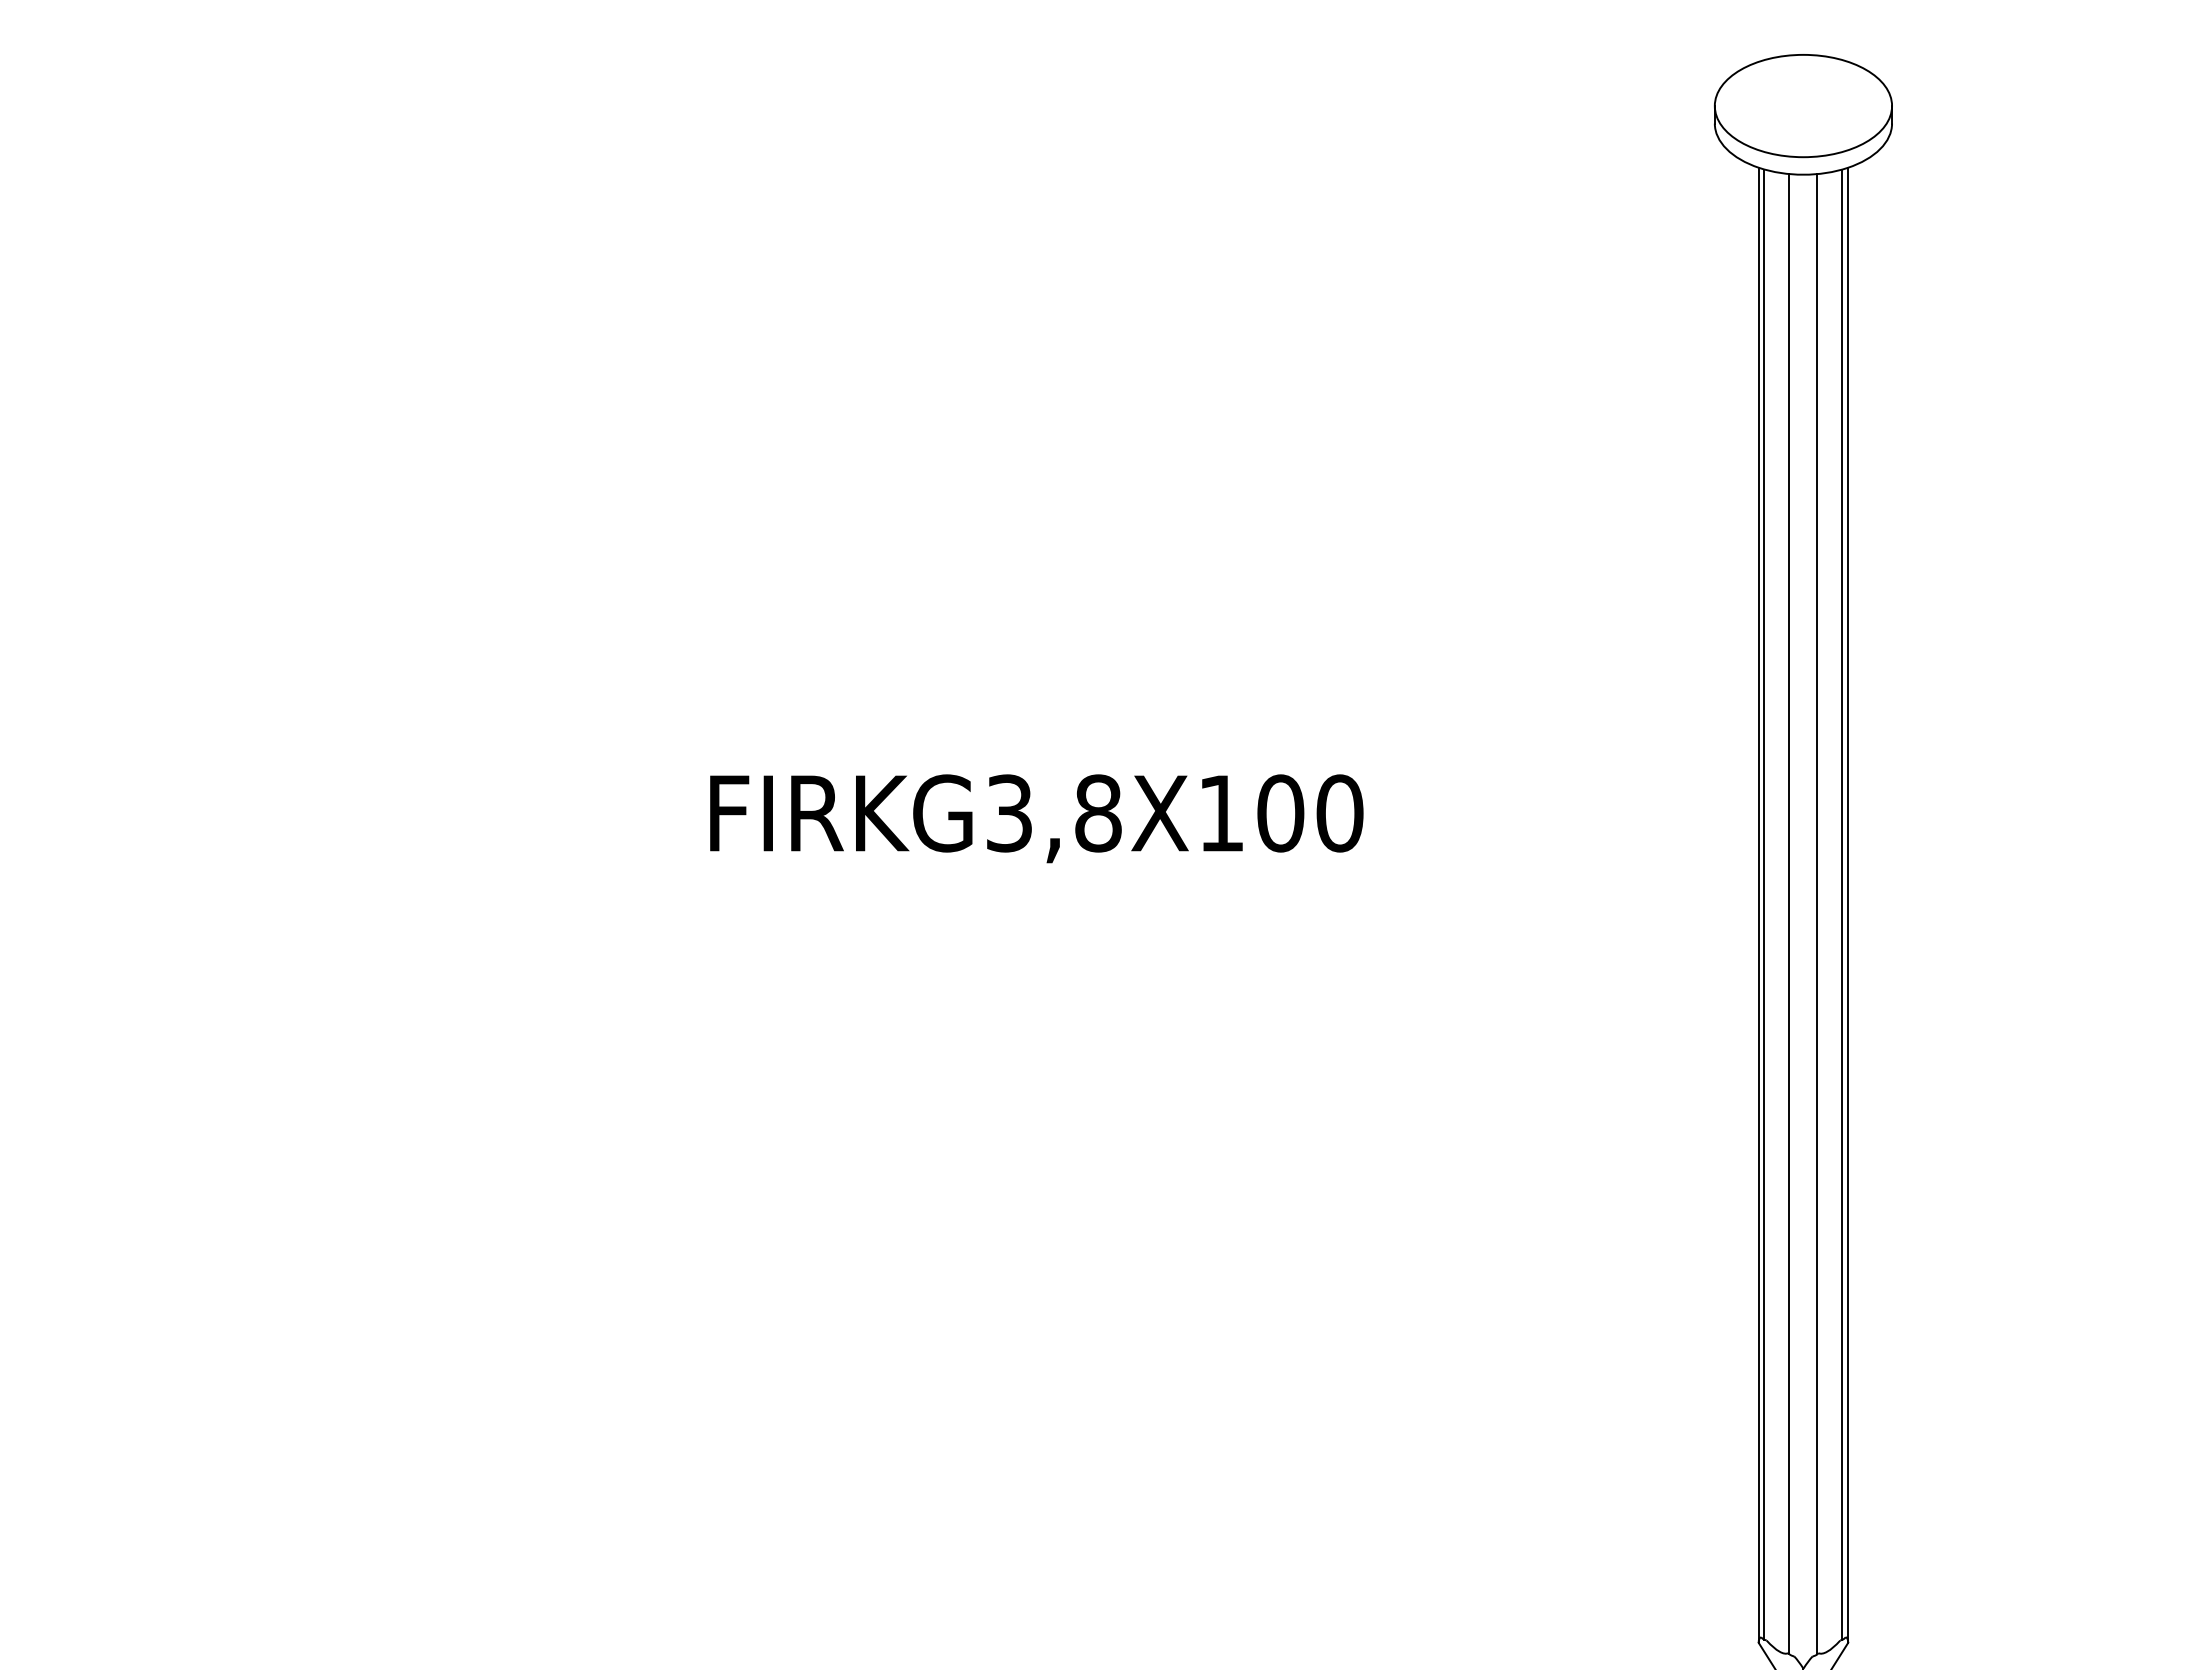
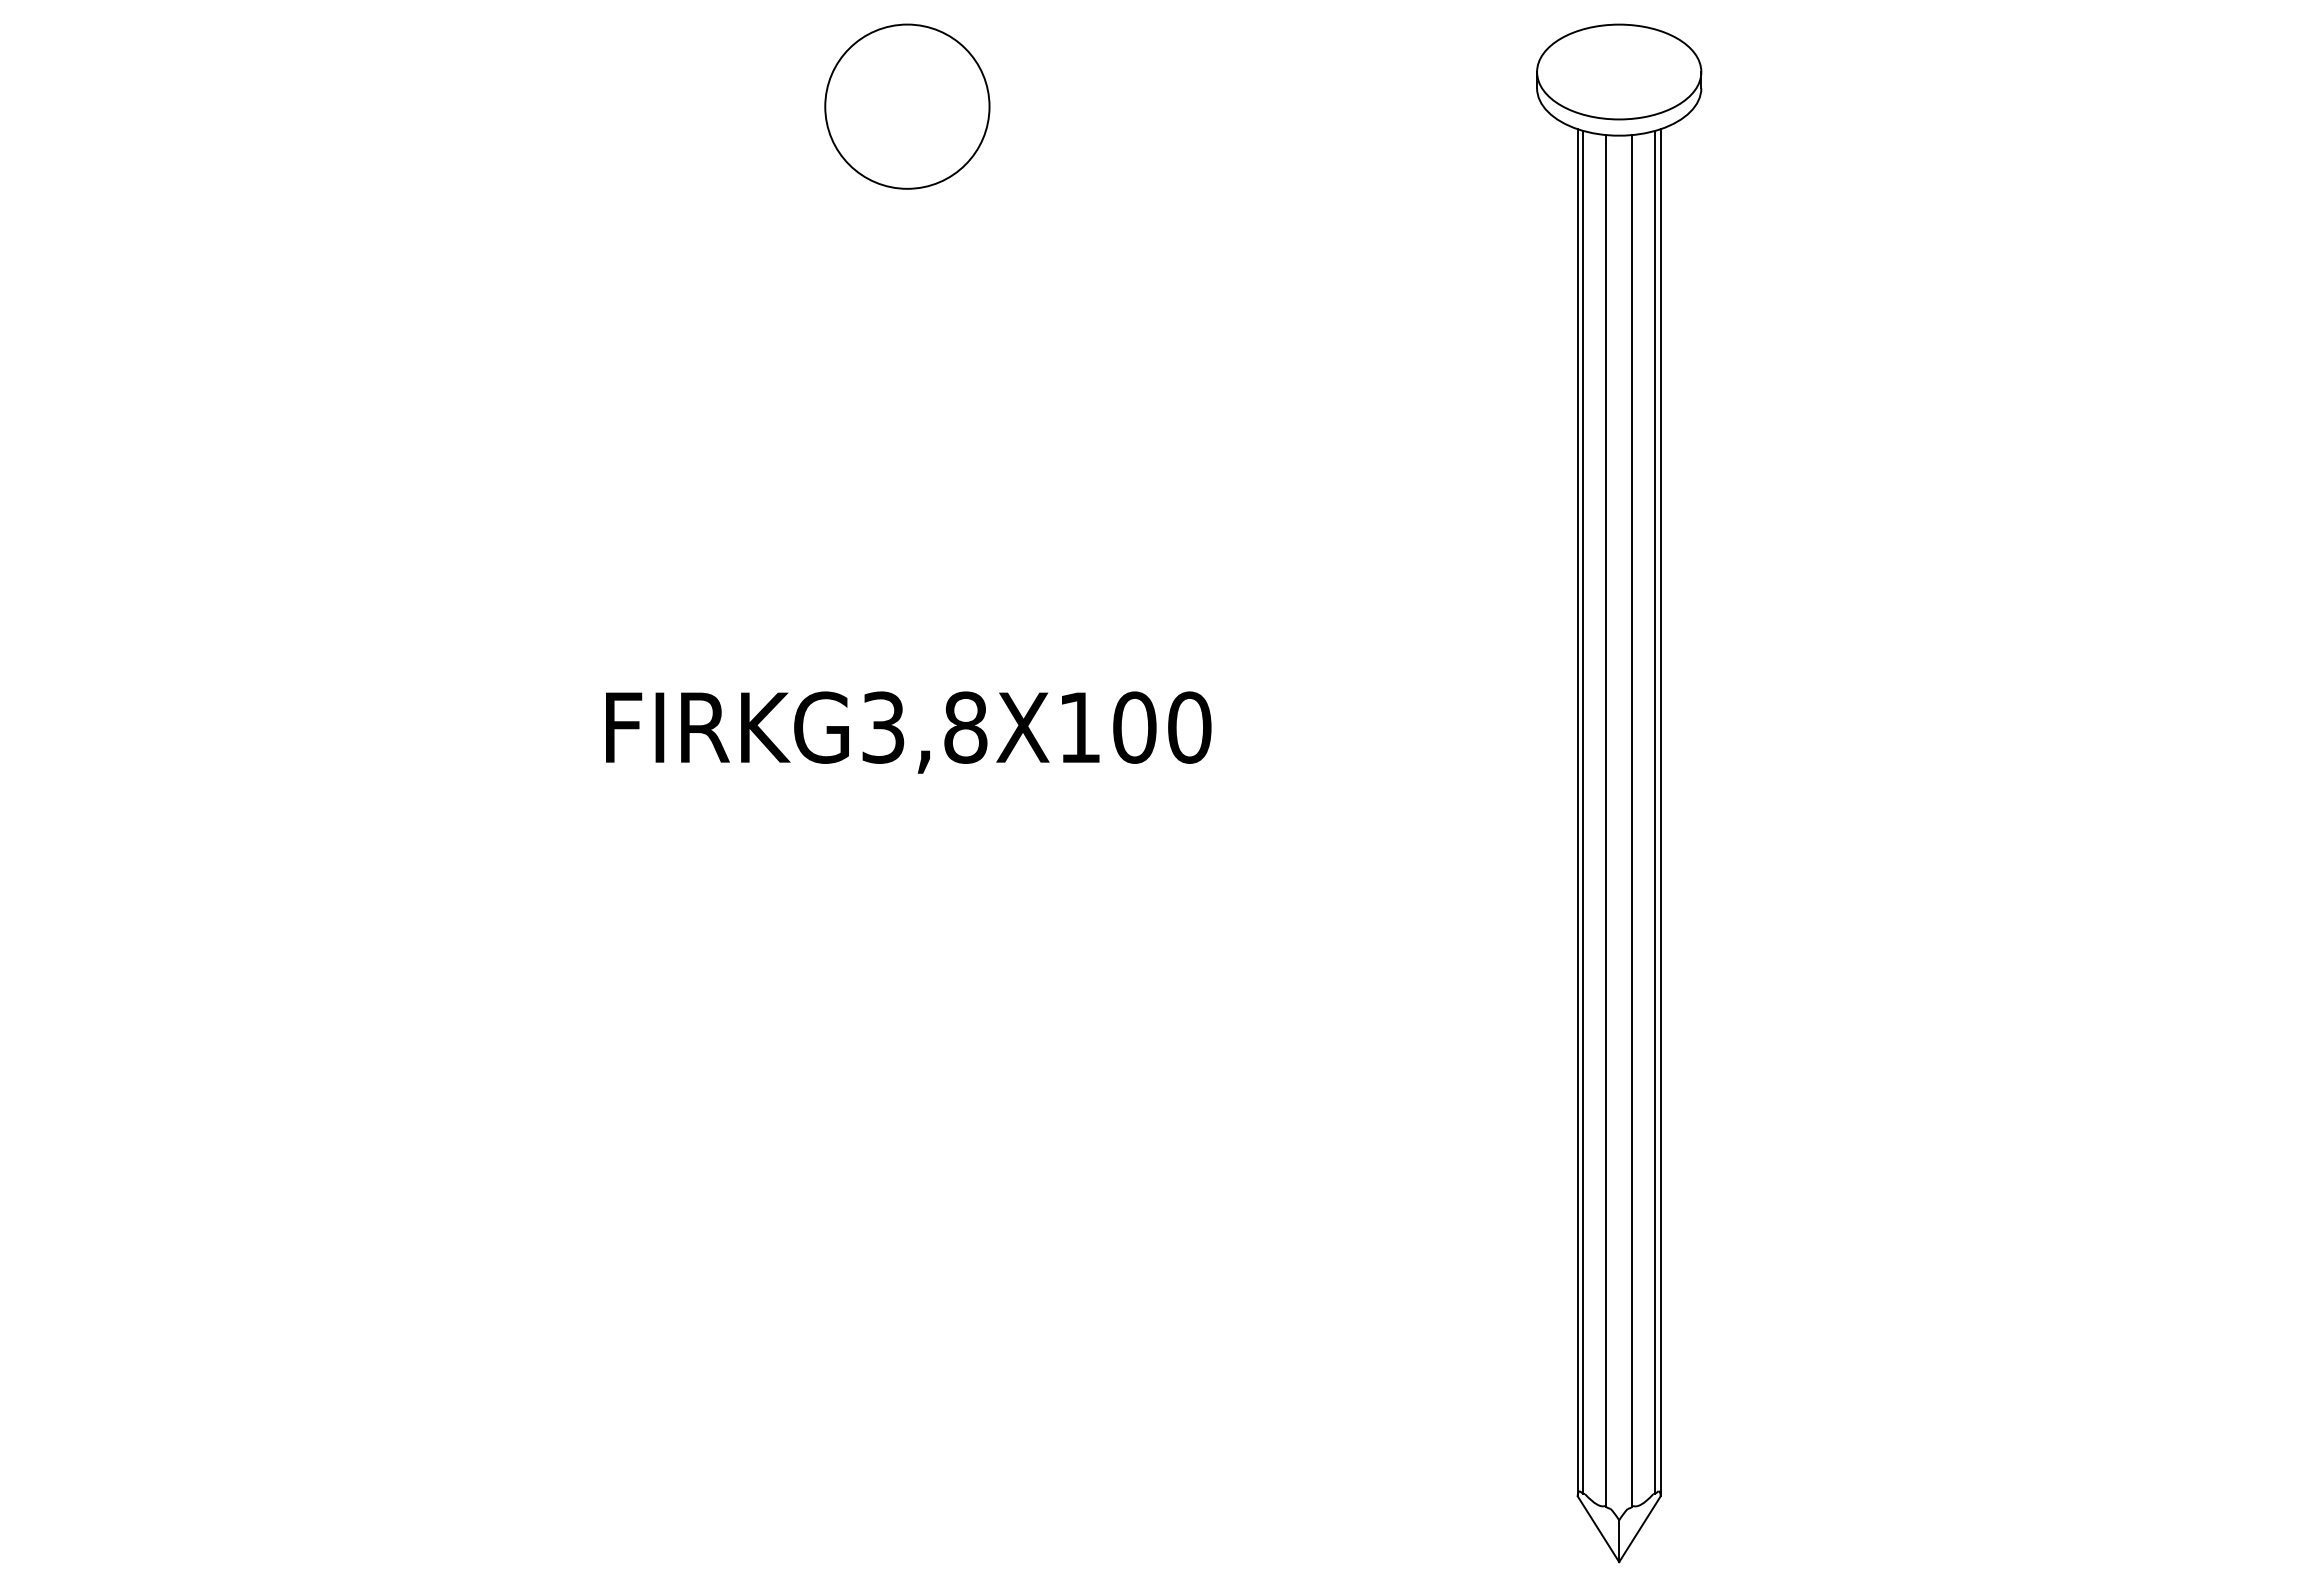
part: (1035, 143) -> (907, 106), added

